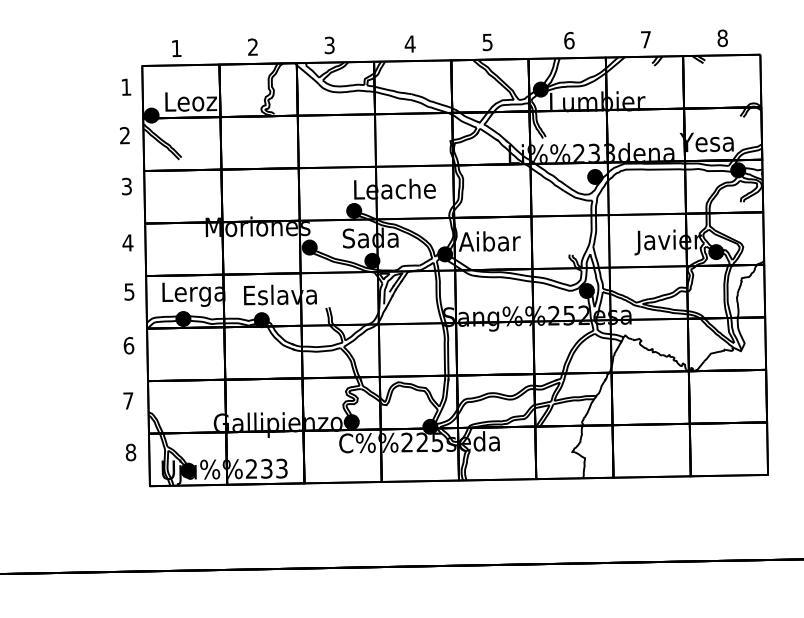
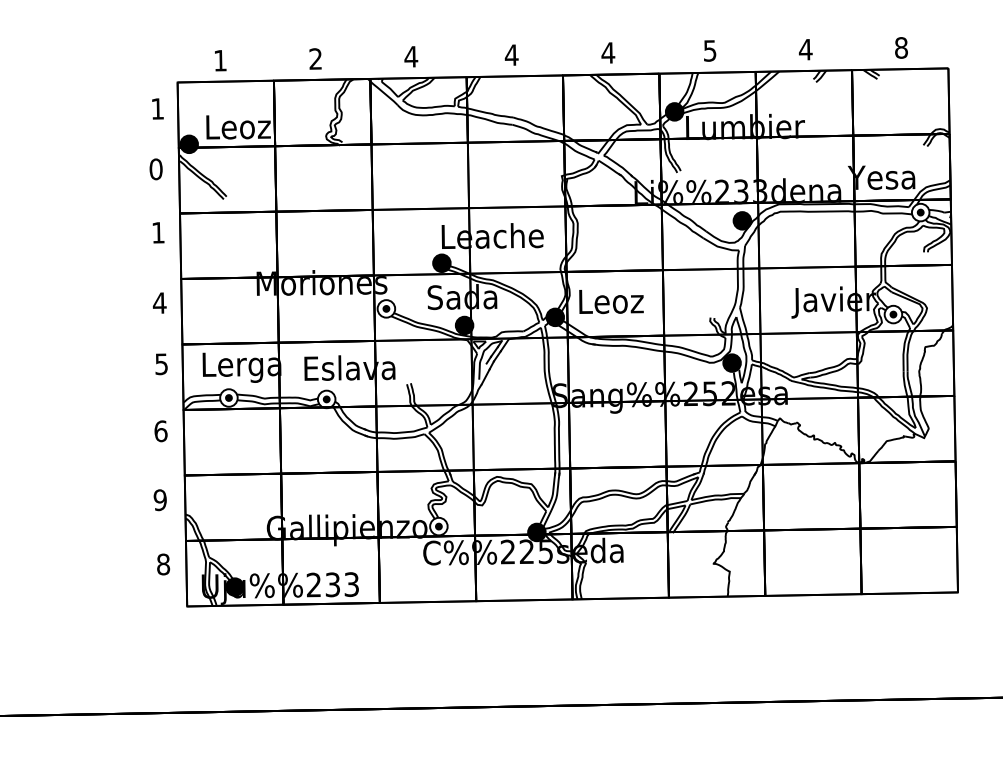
text: (645, 39) -> (805, 49), 7 -> 4
text: (568, 40) -> (709, 50), 6 -> 5
text: (487, 41) -> (608, 52), 5 -> 4
text: (329, 45) -> (411, 56), 3 -> 4
text: (124, 135) -> (155, 169), 2 -> 0
fill: (737, 170) -> (920, 212), removed
text: (126, 186) -> (158, 232), 3 -> 1
text: (489, 241) -> (610, 301), Aibar -> Leoz
fill: (309, 247) -> (386, 308), removed
fill: (716, 252) -> (893, 314), removed
fill: (183, 318) -> (228, 397), removed
fill: (261, 320) -> (326, 399), removed
text: (127, 401) -> (159, 500), 7 -> 9
fill: (351, 422) -> (438, 526), removed

